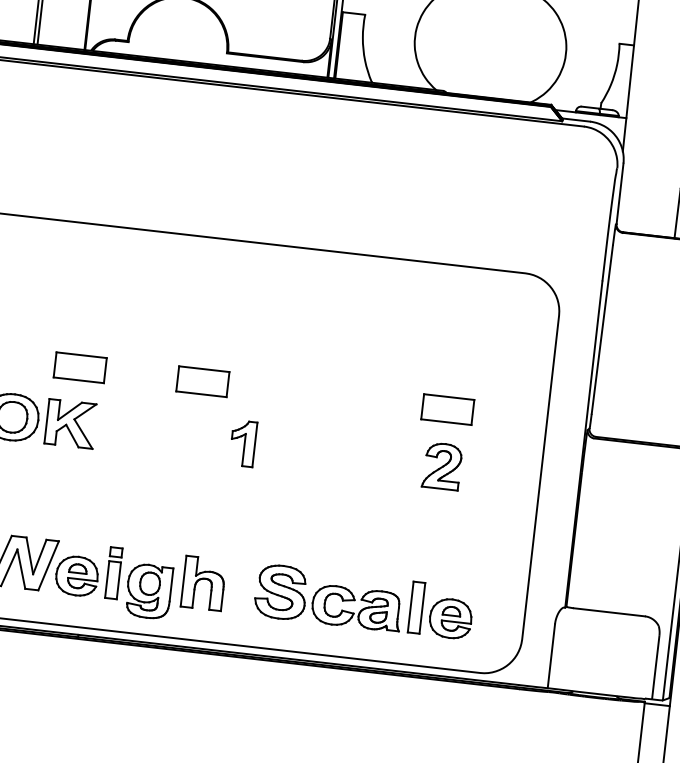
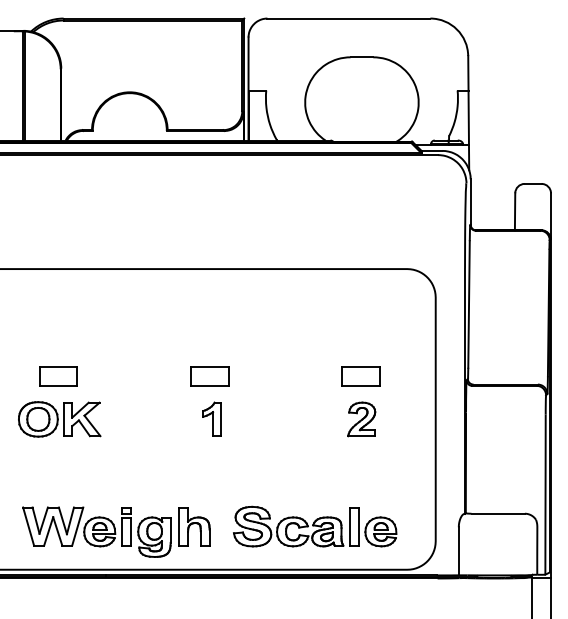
part: (80, 367) -> (58, 376), moved
part: (202, 381) -> (209, 376), moved

